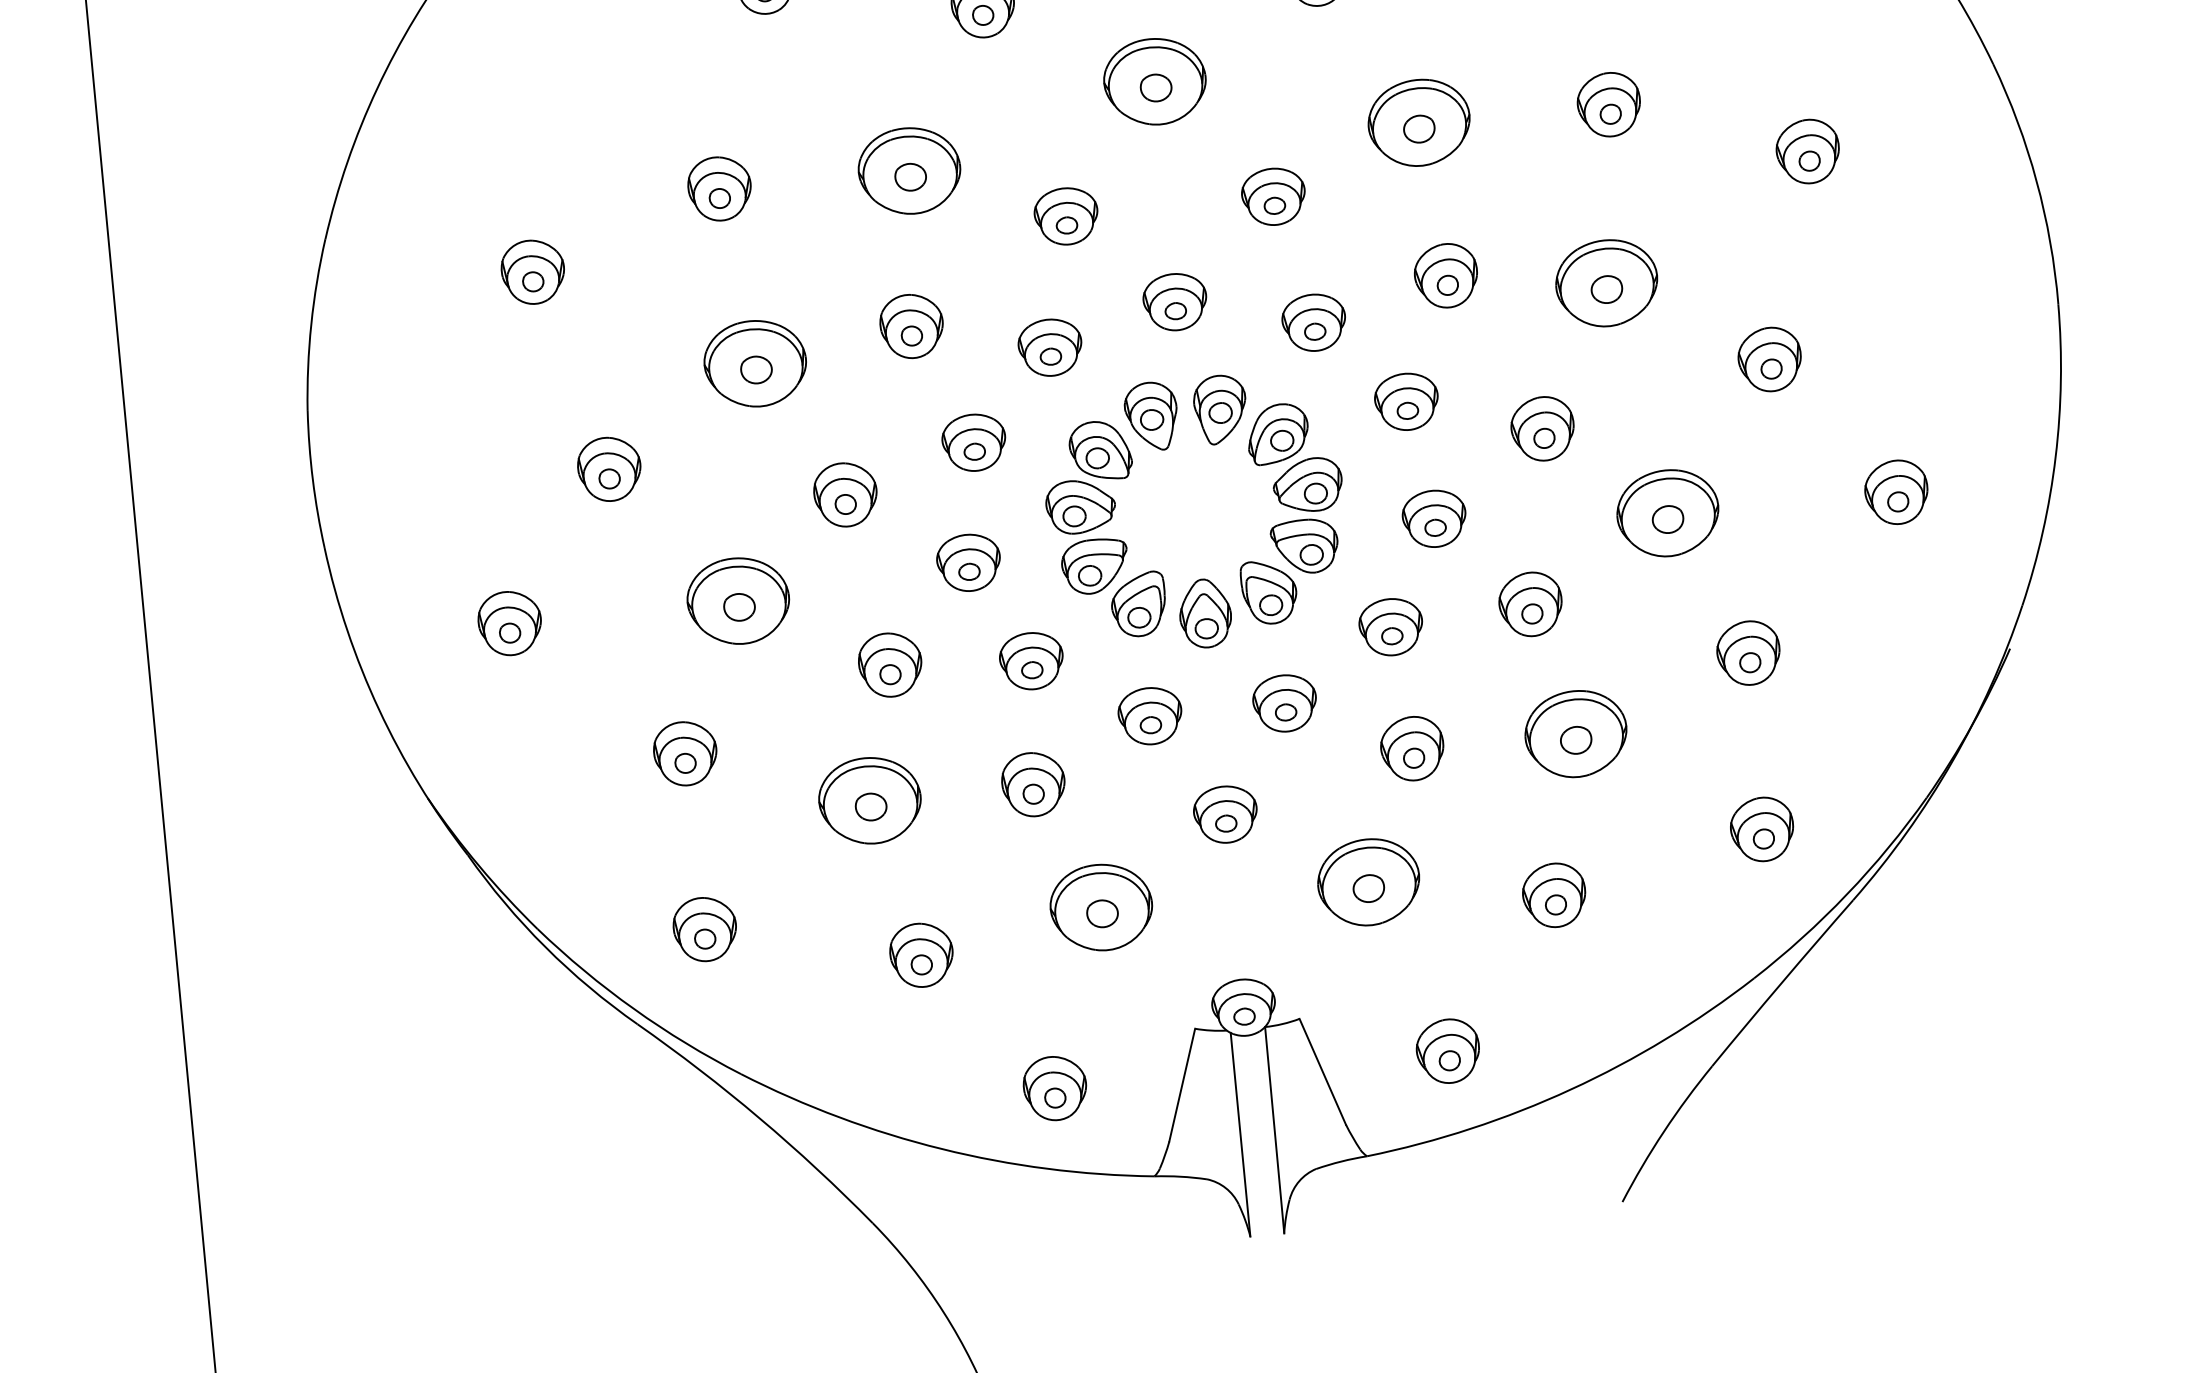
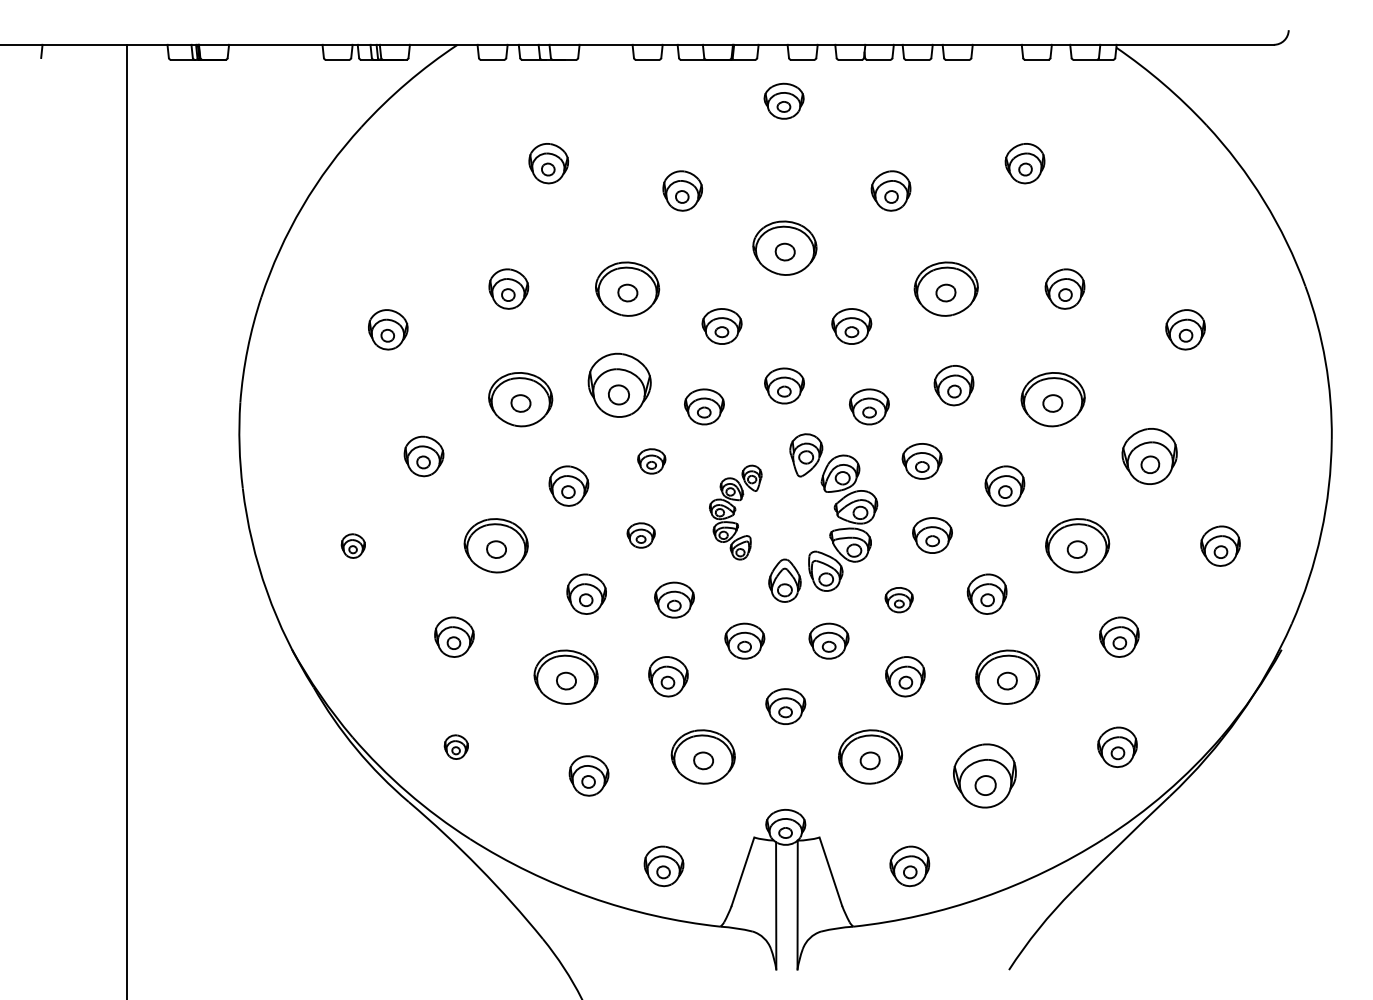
part: (911, 326) -> (619, 385), size x1.6
part: (1769, 359) -> (1149, 456), size x1.4
part: (973, 442) -> (651, 461), size x0.7
part: (1115, 511) -> (735, 512), size x0.6
part: (967, 562) -> (640, 535), size x0.7
part: (510, 622) -> (353, 545), size x0.6
part: (1389, 626) -> (898, 599), size x0.7
part: (1553, 894) -> (984, 775), size x1.6
part: (705, 928) -> (456, 746), size x0.6

